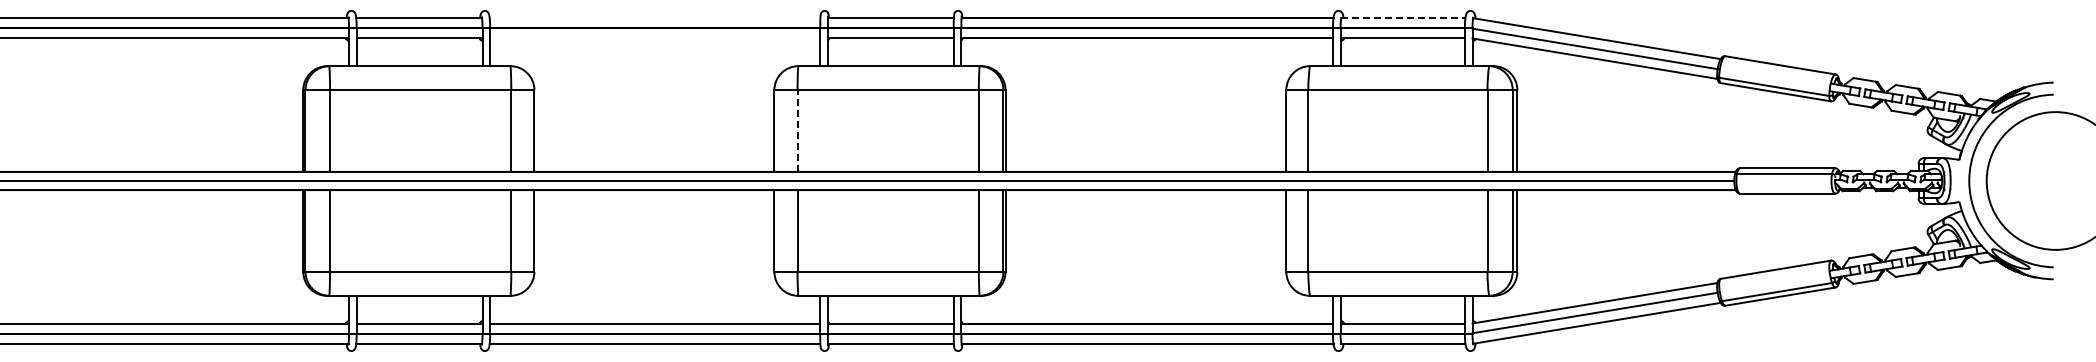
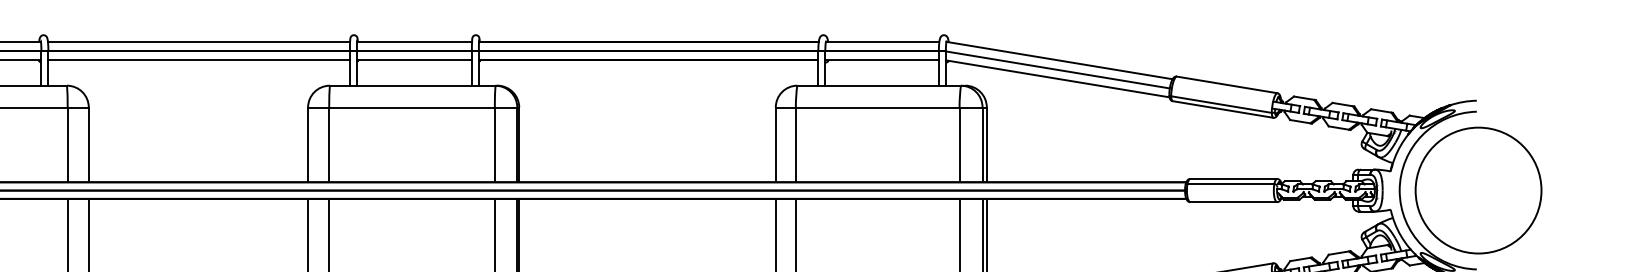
line: (654, 17) -> (198, 41), added
line: (1403, 17) -> (882, 41), dashed -> solid
line: (655, 37) -> (199, 59), added
line: (797, 131) -> (329, 145), dashed -> solid

